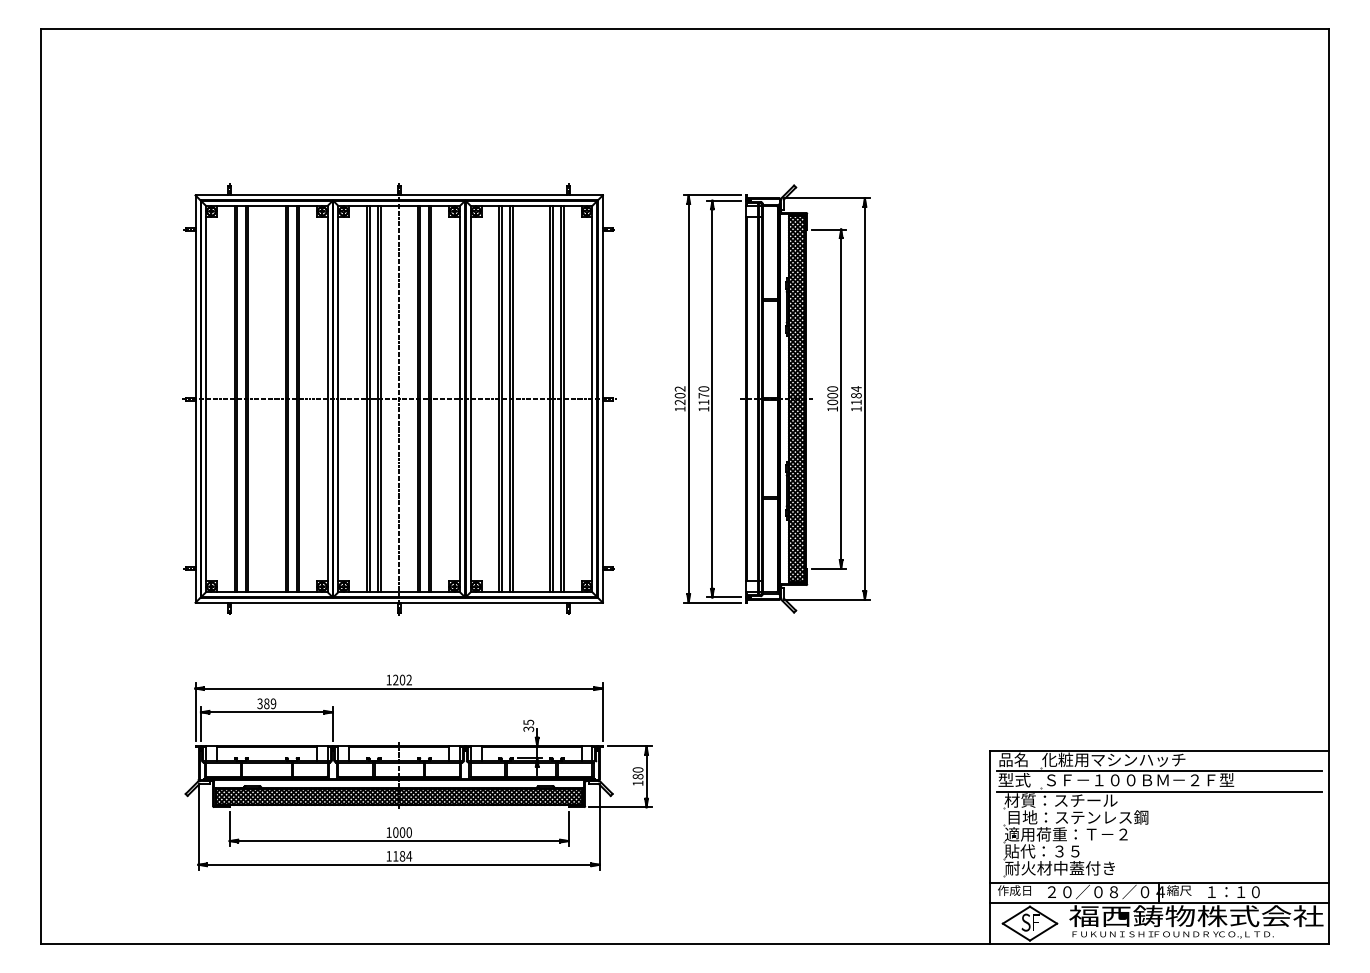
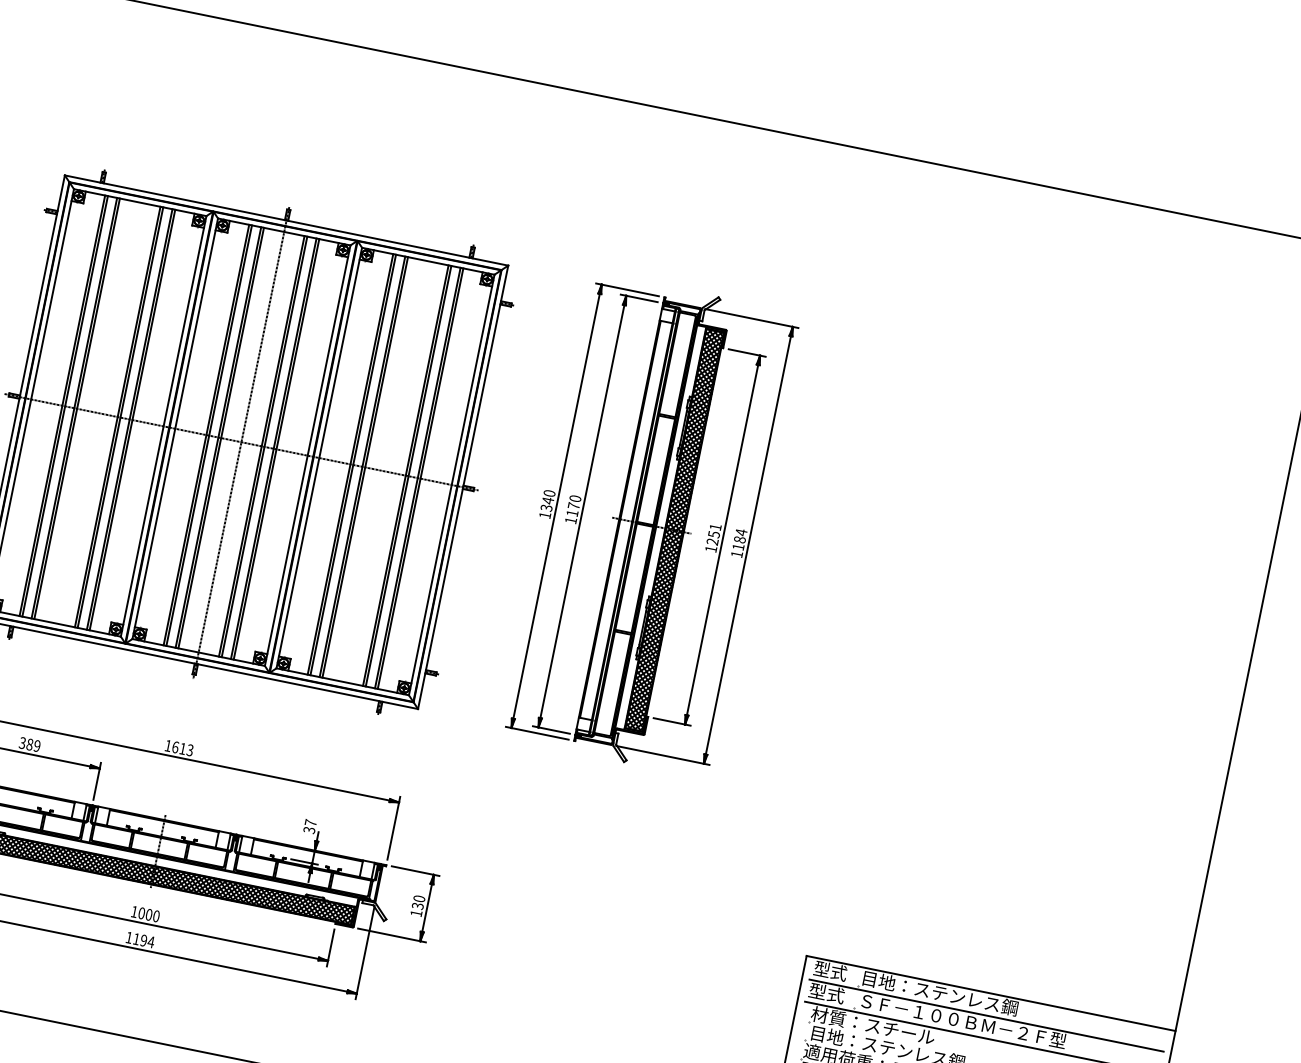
text: (679, 395) -> (547, 500), 1202 -> 1340
text: (832, 395) -> (713, 534), 1000 -> 1251
text: (402, 679) -> (182, 748), 1202 -> 1613
text: (528, 722) -> (310, 822), 35 -> 37
text: (1013, 759) -> (830, 970), 品名 -> 型式
text: (1113, 759) -> (939, 992), 化粧用マシンハッチ -> 目地：ステンレス鋼
text: (637, 776) -> (417, 905), 180 -> 130
text: (402, 856) -> (143, 940), 1184 -> 1194

